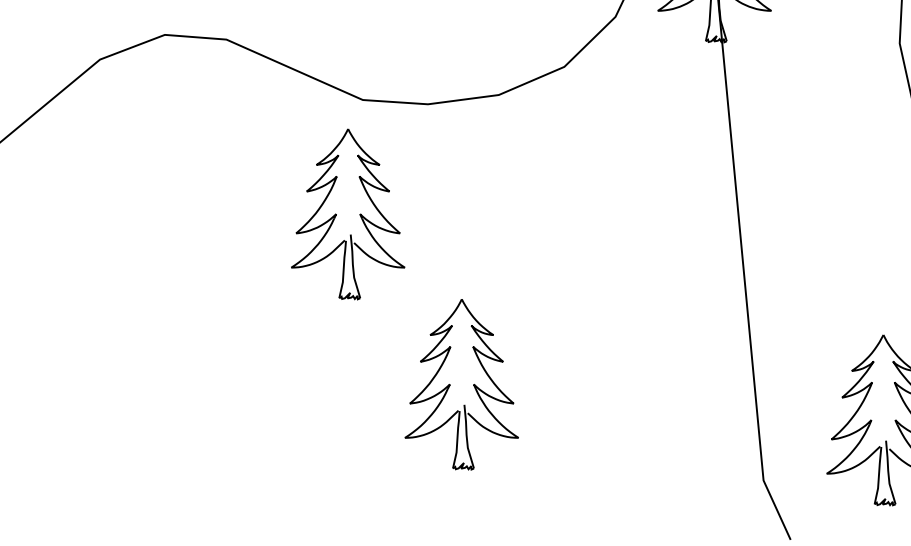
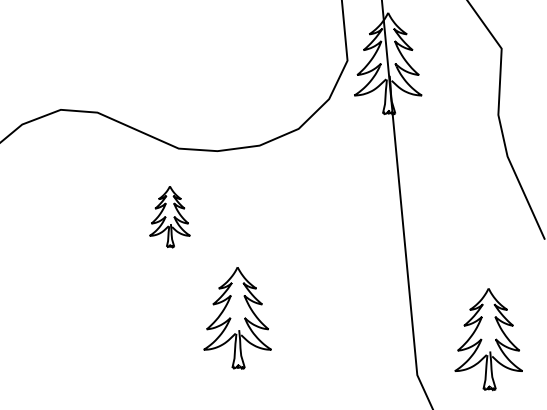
part: (347, 214) -> (169, 216), size x0.6

